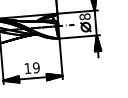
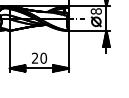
text: (32, 67) -> (39, 57), 19 -> 20

